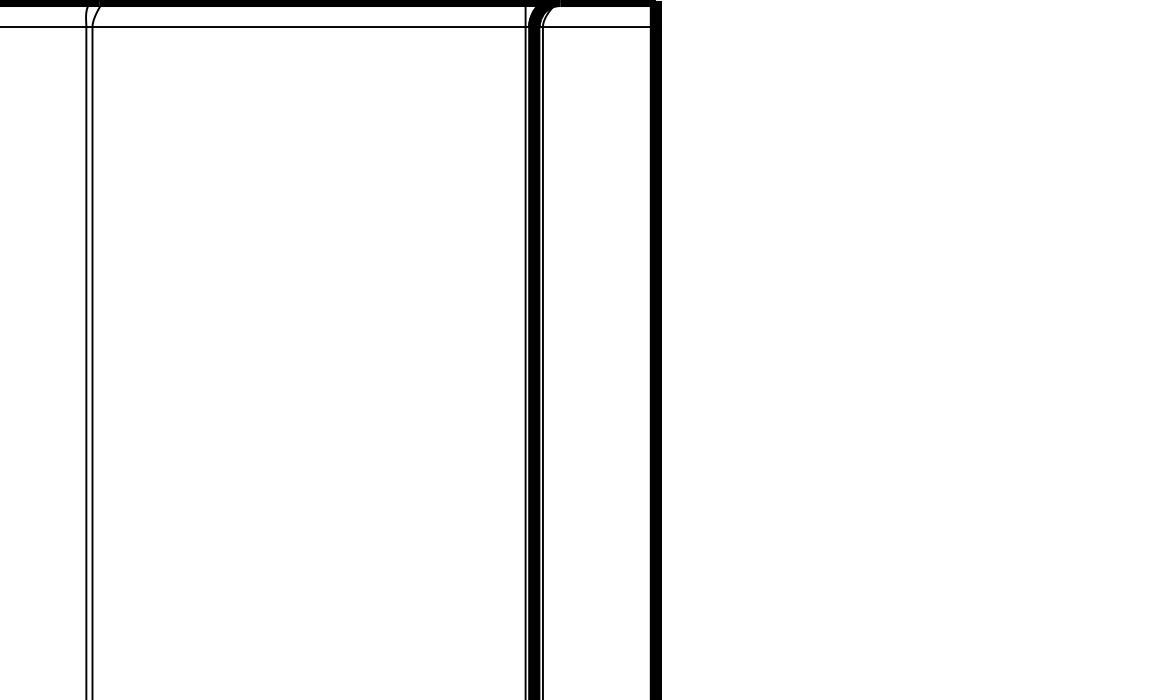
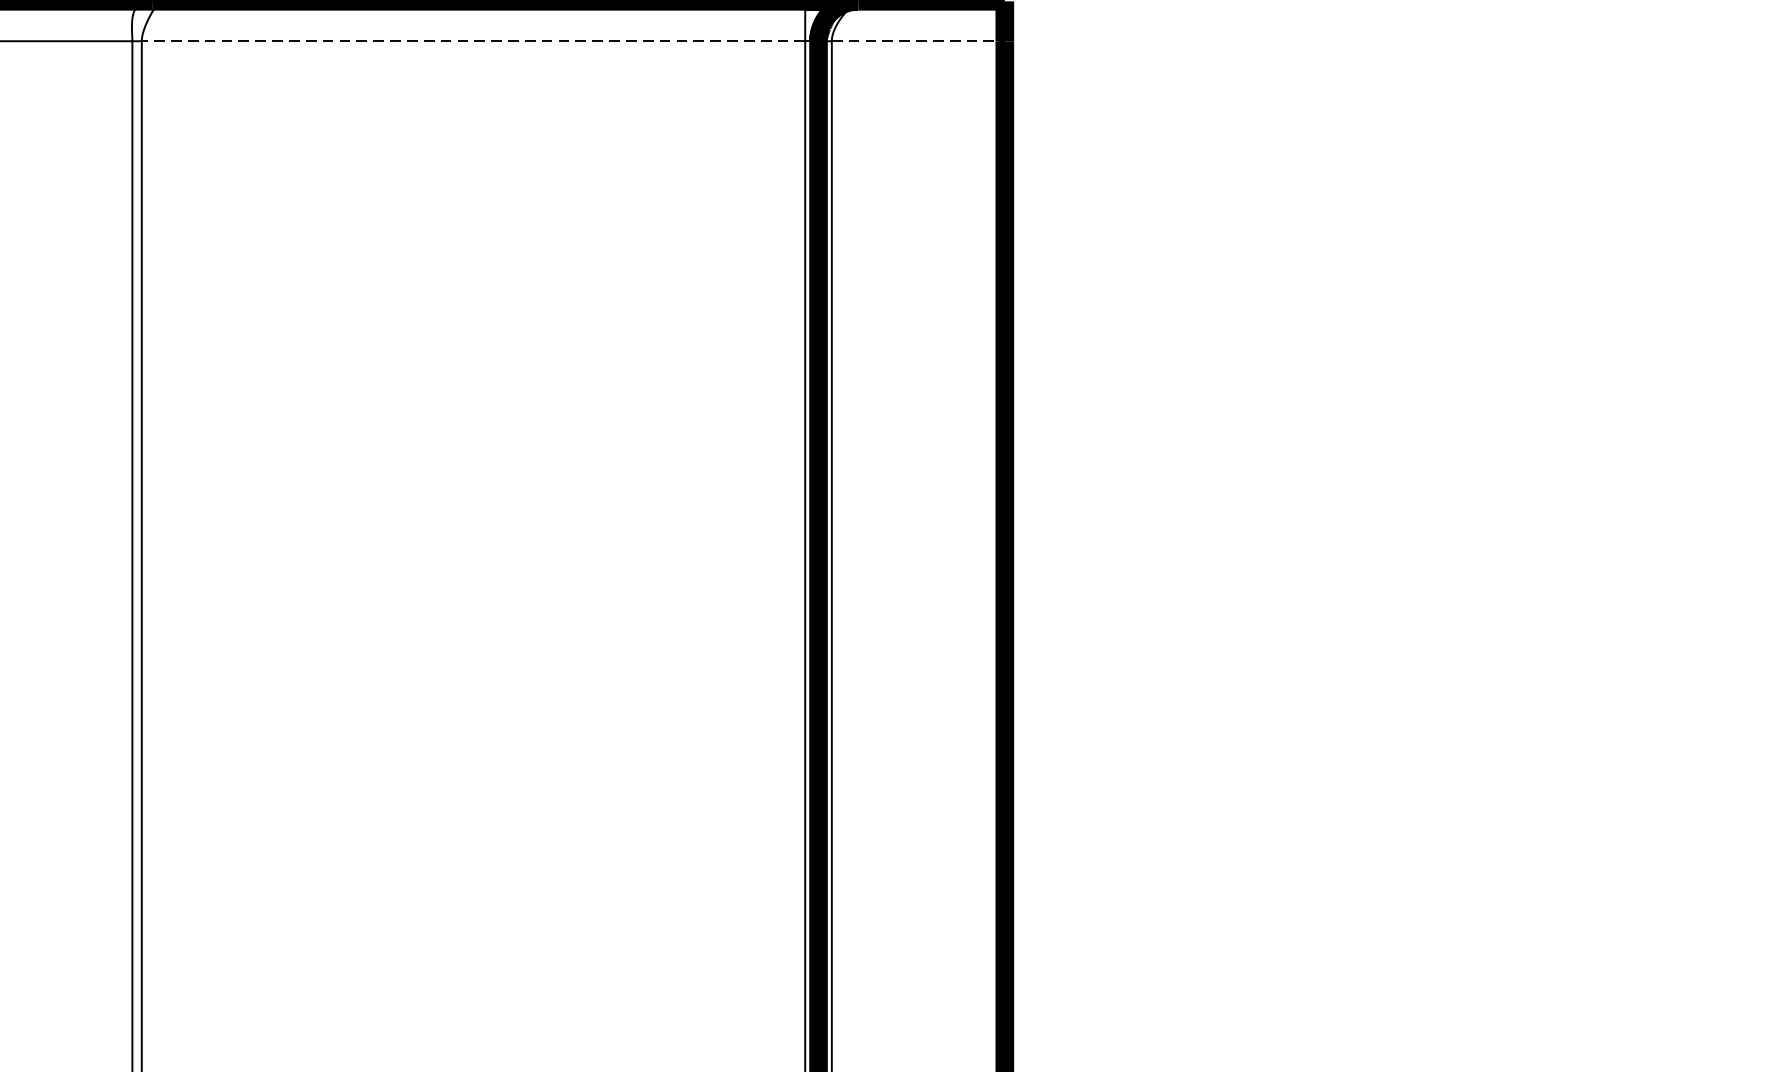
line: (309, 27) -> (474, 41), solid -> dashed
line: (599, 27) -> (918, 41), solid -> dashed

